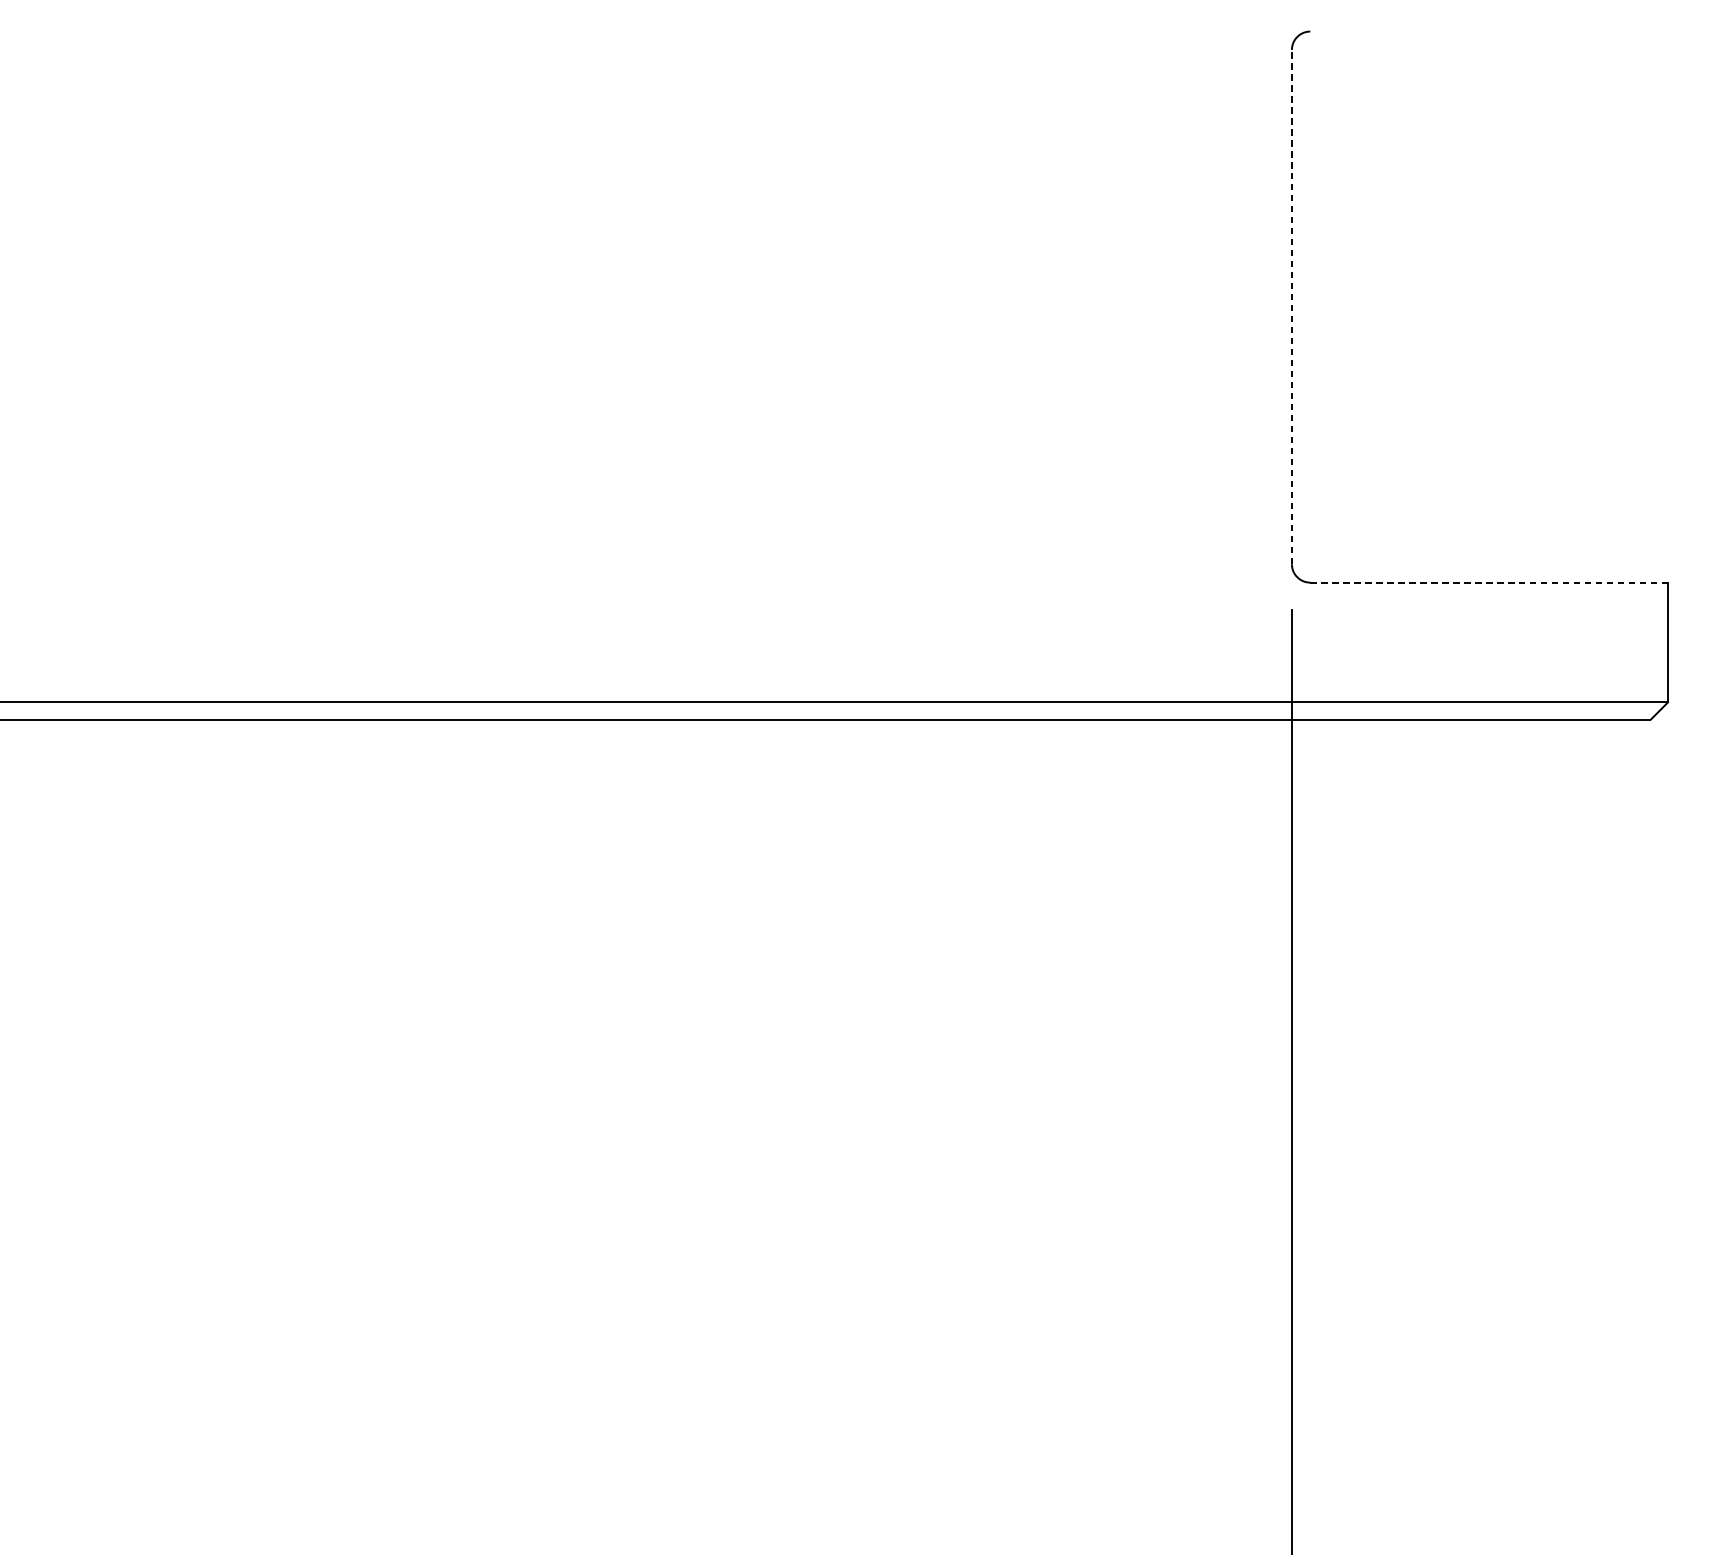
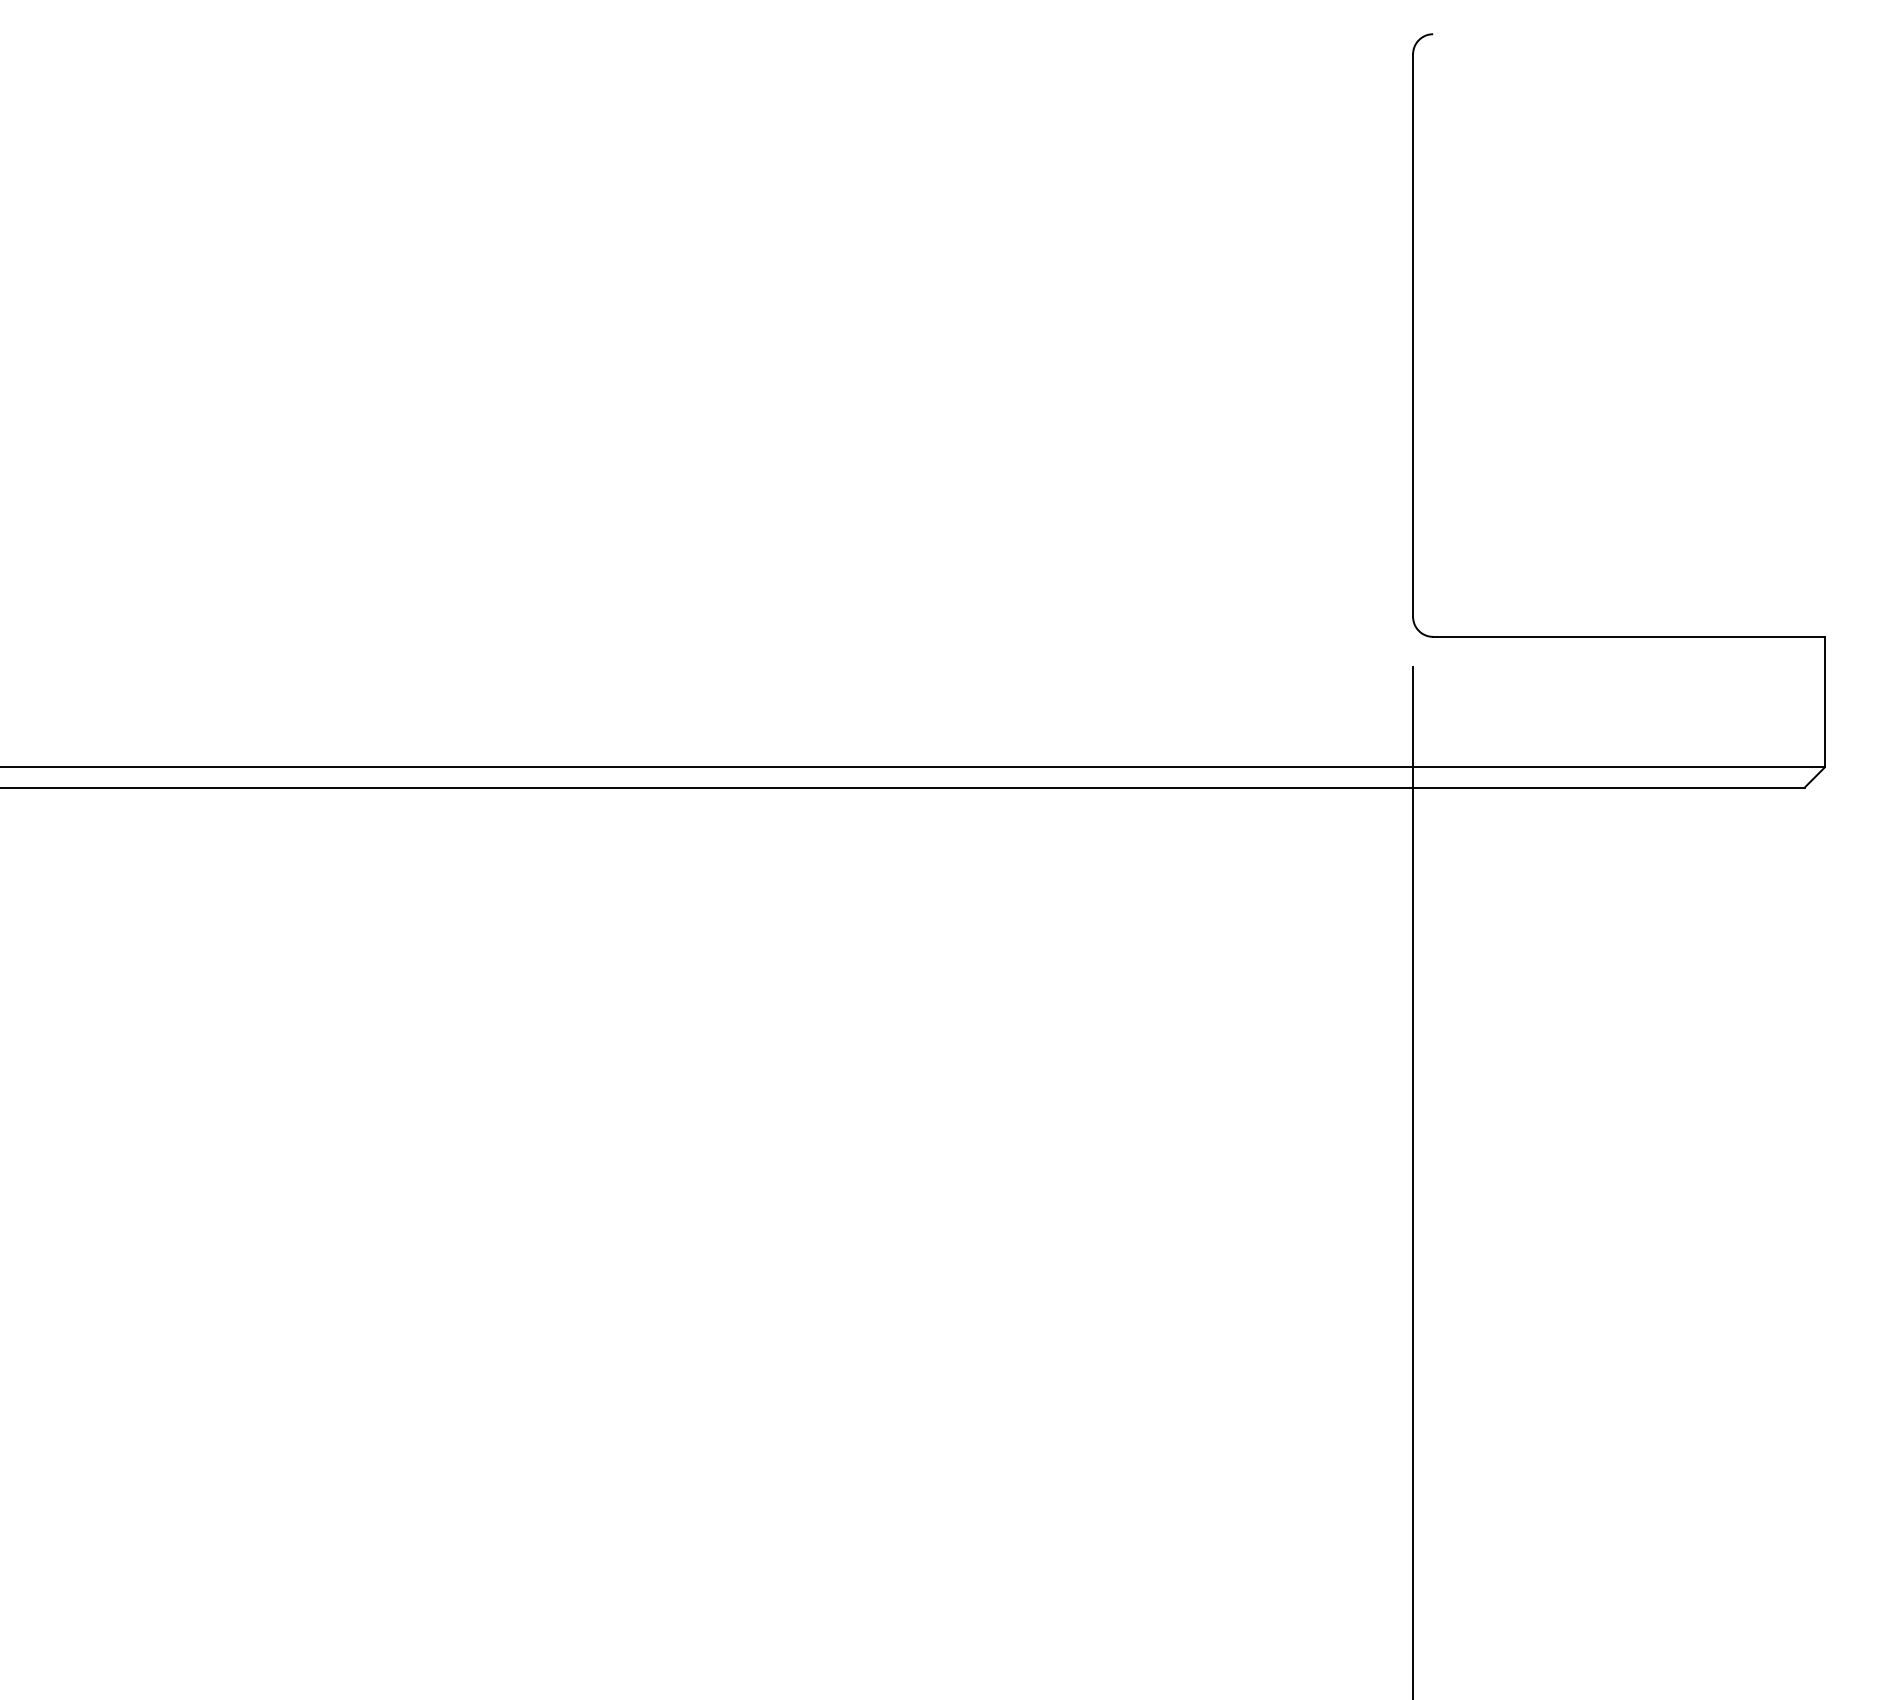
line: (1292, 307) -> (1413, 335), dashed -> solid
line: (1488, 582) -> (1628, 636), dashed -> solid

